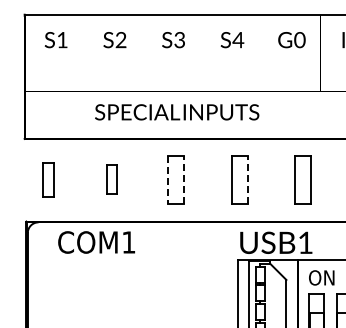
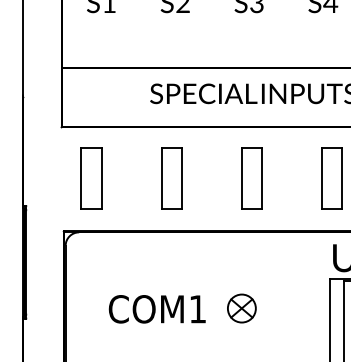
part: (48, 179) -> (91, 178), size x1.43
part: (111, 179) -> (170, 178), size x1.67
line: (184, 179) -> (262, 178), dashed -> solid
line: (247, 179) -> (342, 178), dashed -> solid
line: (167, 180) -> (241, 179), dashed -> solid
text: (96, 242) -> (157, 309), moved
part: (167, 282) -> (241, 308), added

